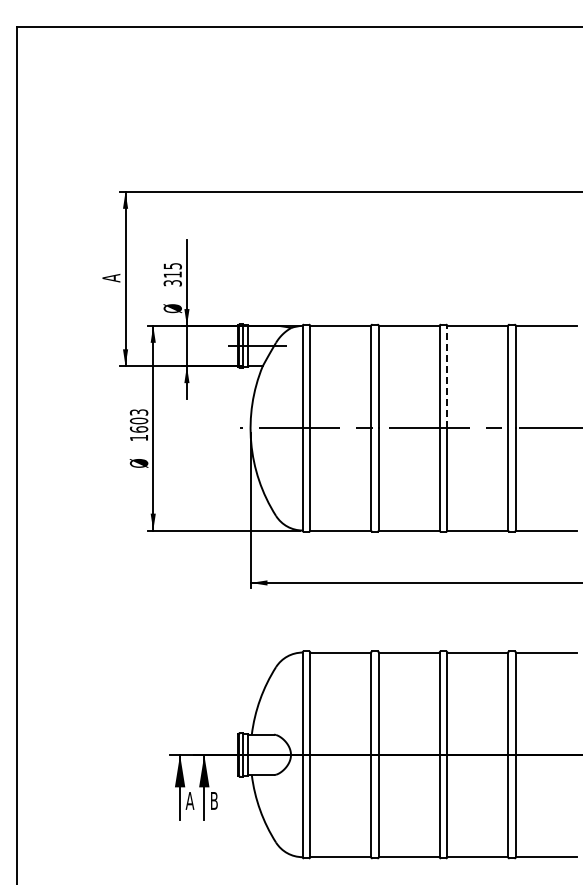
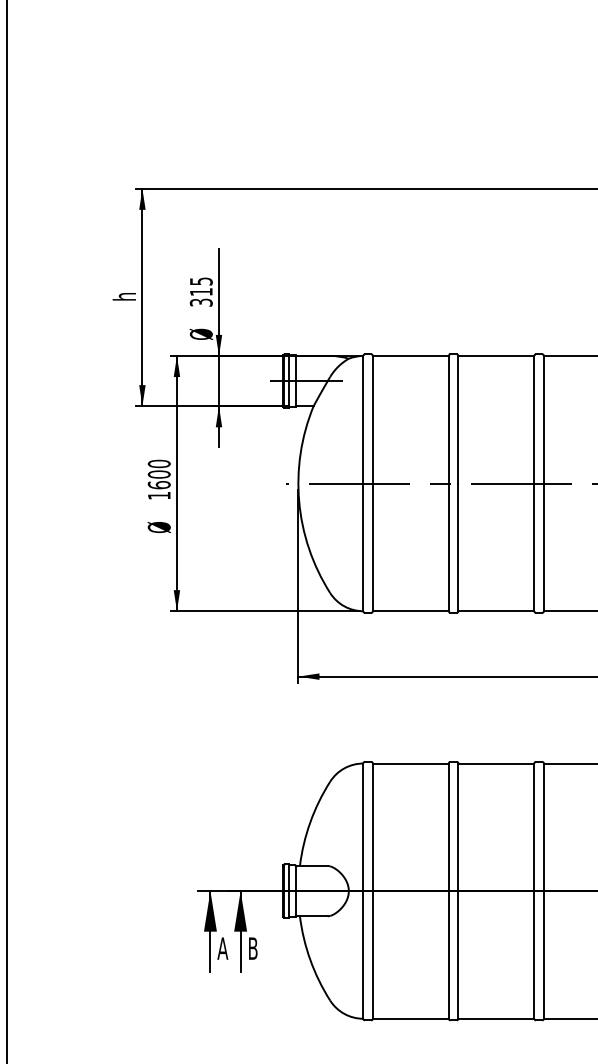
text: (110, 278) -> (123, 296), A -> h
line: (447, 376) -> (544, 419), dashed -> solid
text: (139, 412) -> (159, 463), 1603 -> 1600

